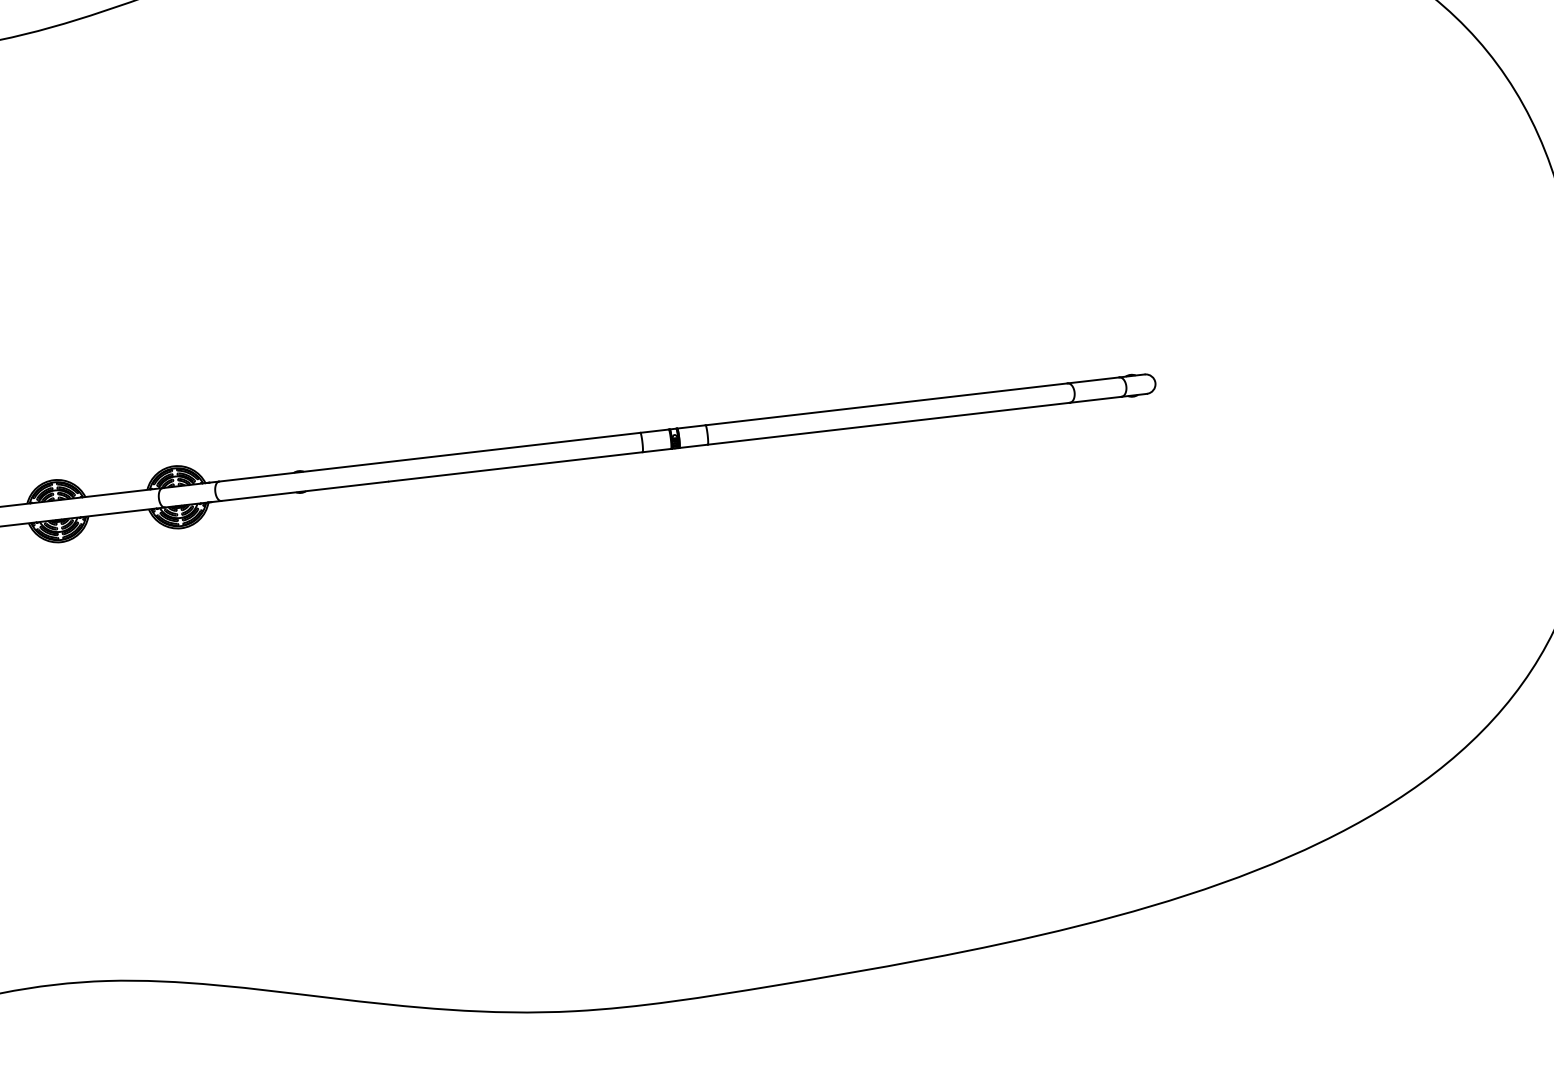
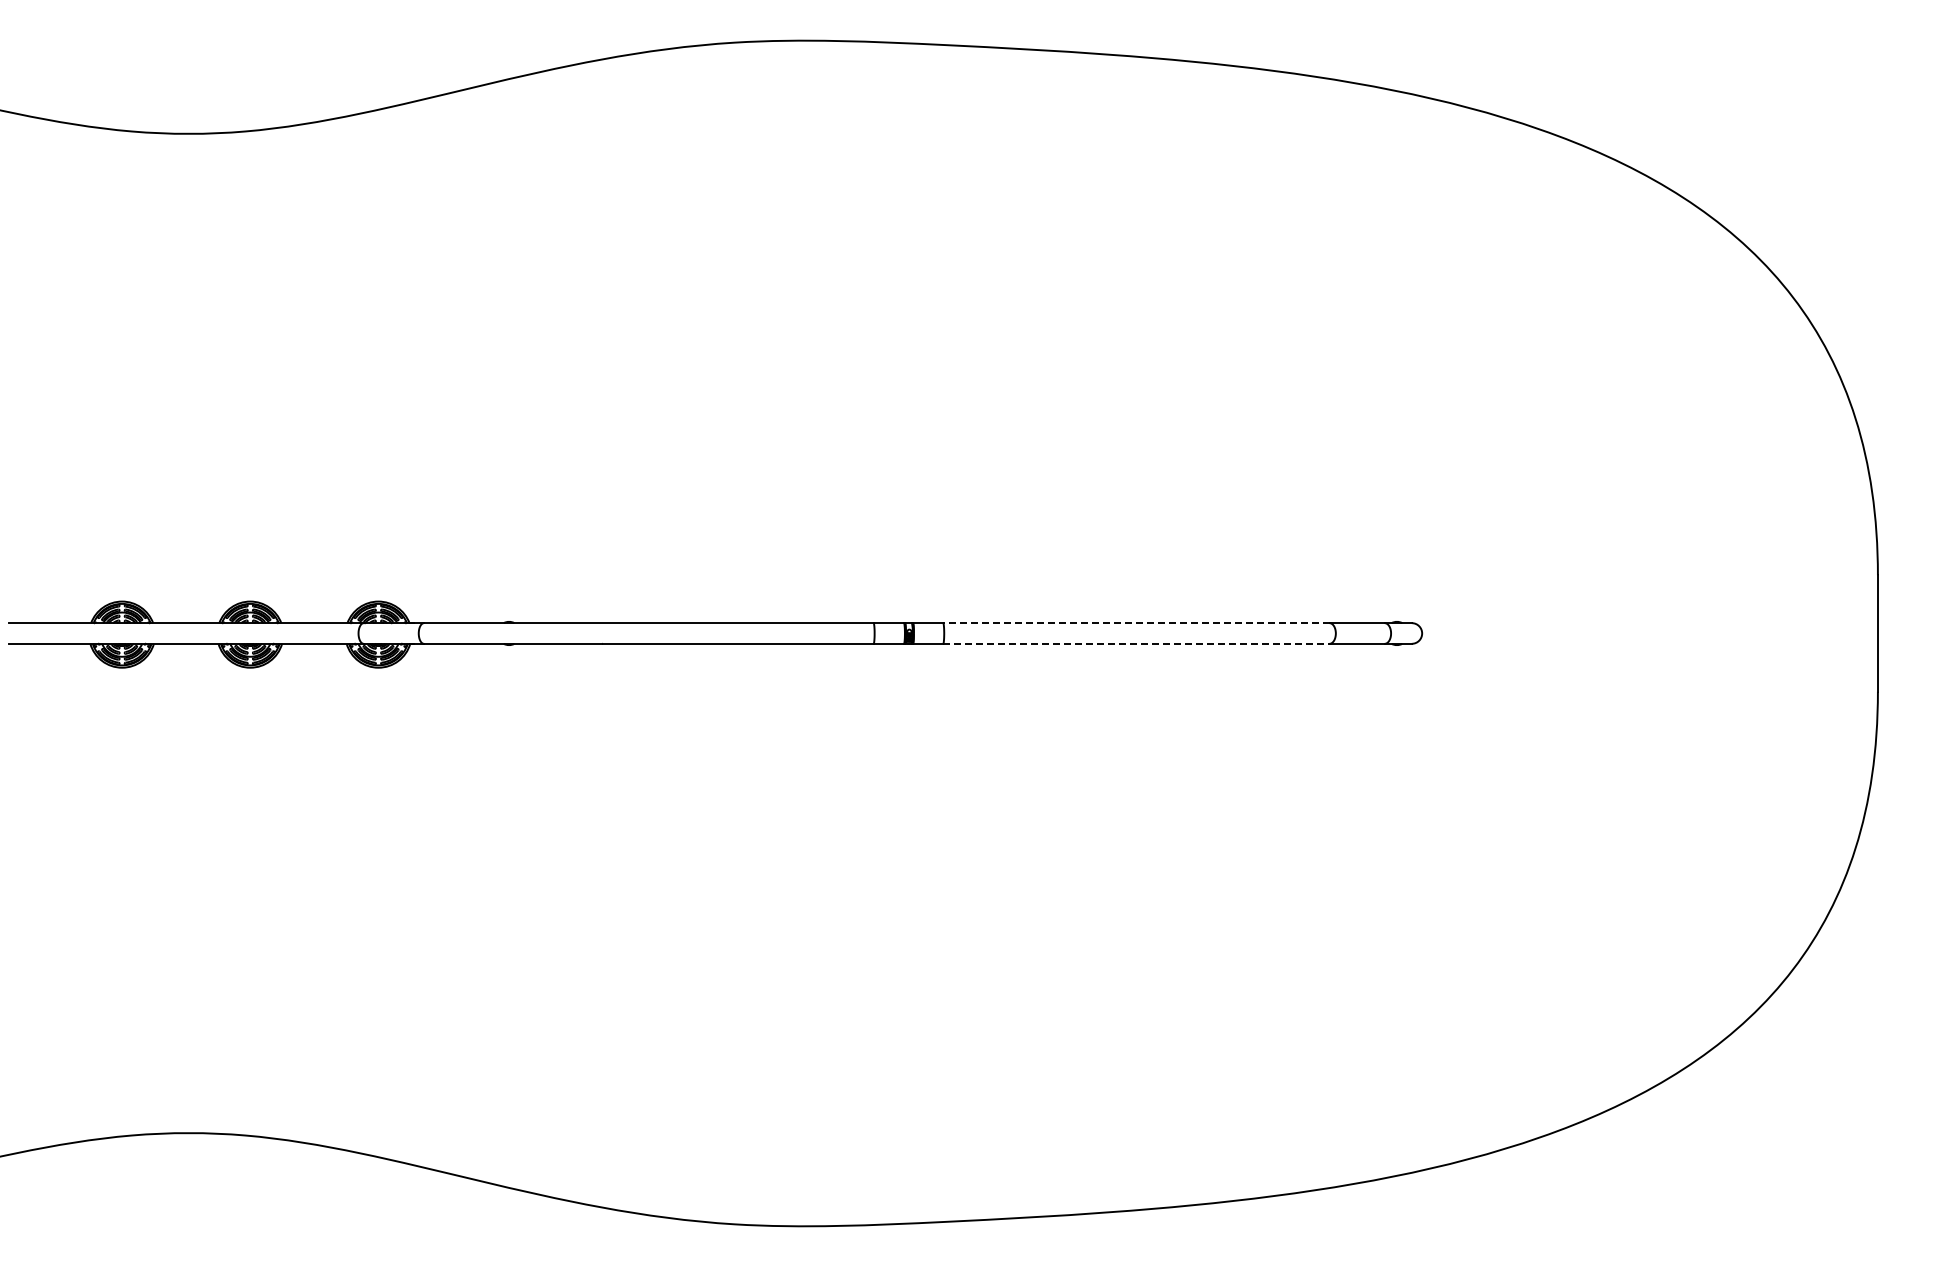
line: (885, 404) -> (1135, 623), solid -> dashed
line: (888, 423) -> (1136, 643), solid -> dashed

